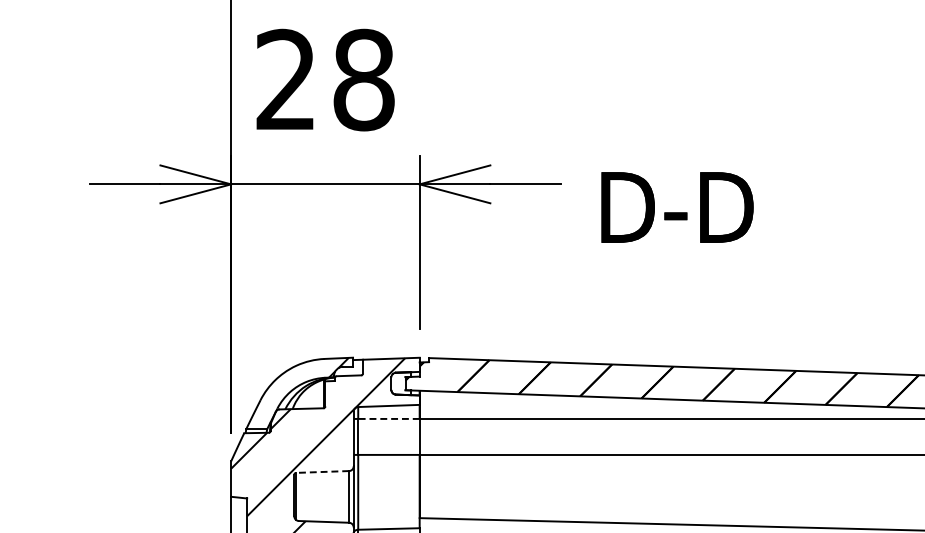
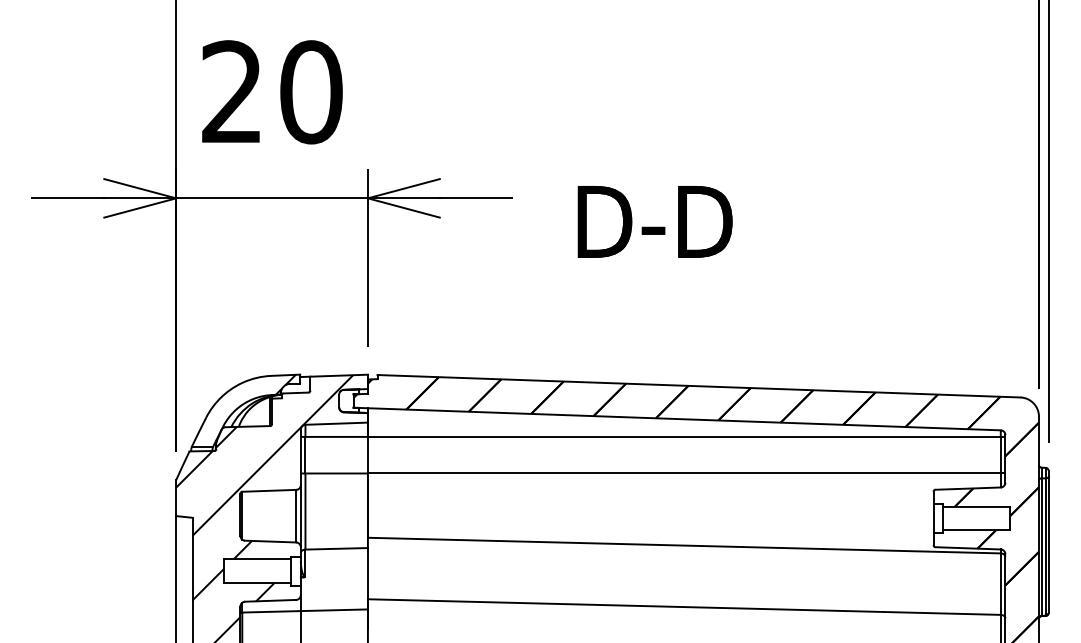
text: (364, 80) -> (311, 92), 28 -> 20
text: (676, 207) -> (654, 221), moved
line: (388, 418) -> (336, 436), dashed -> solid
line: (322, 471) -> (269, 490), dashed -> solid

